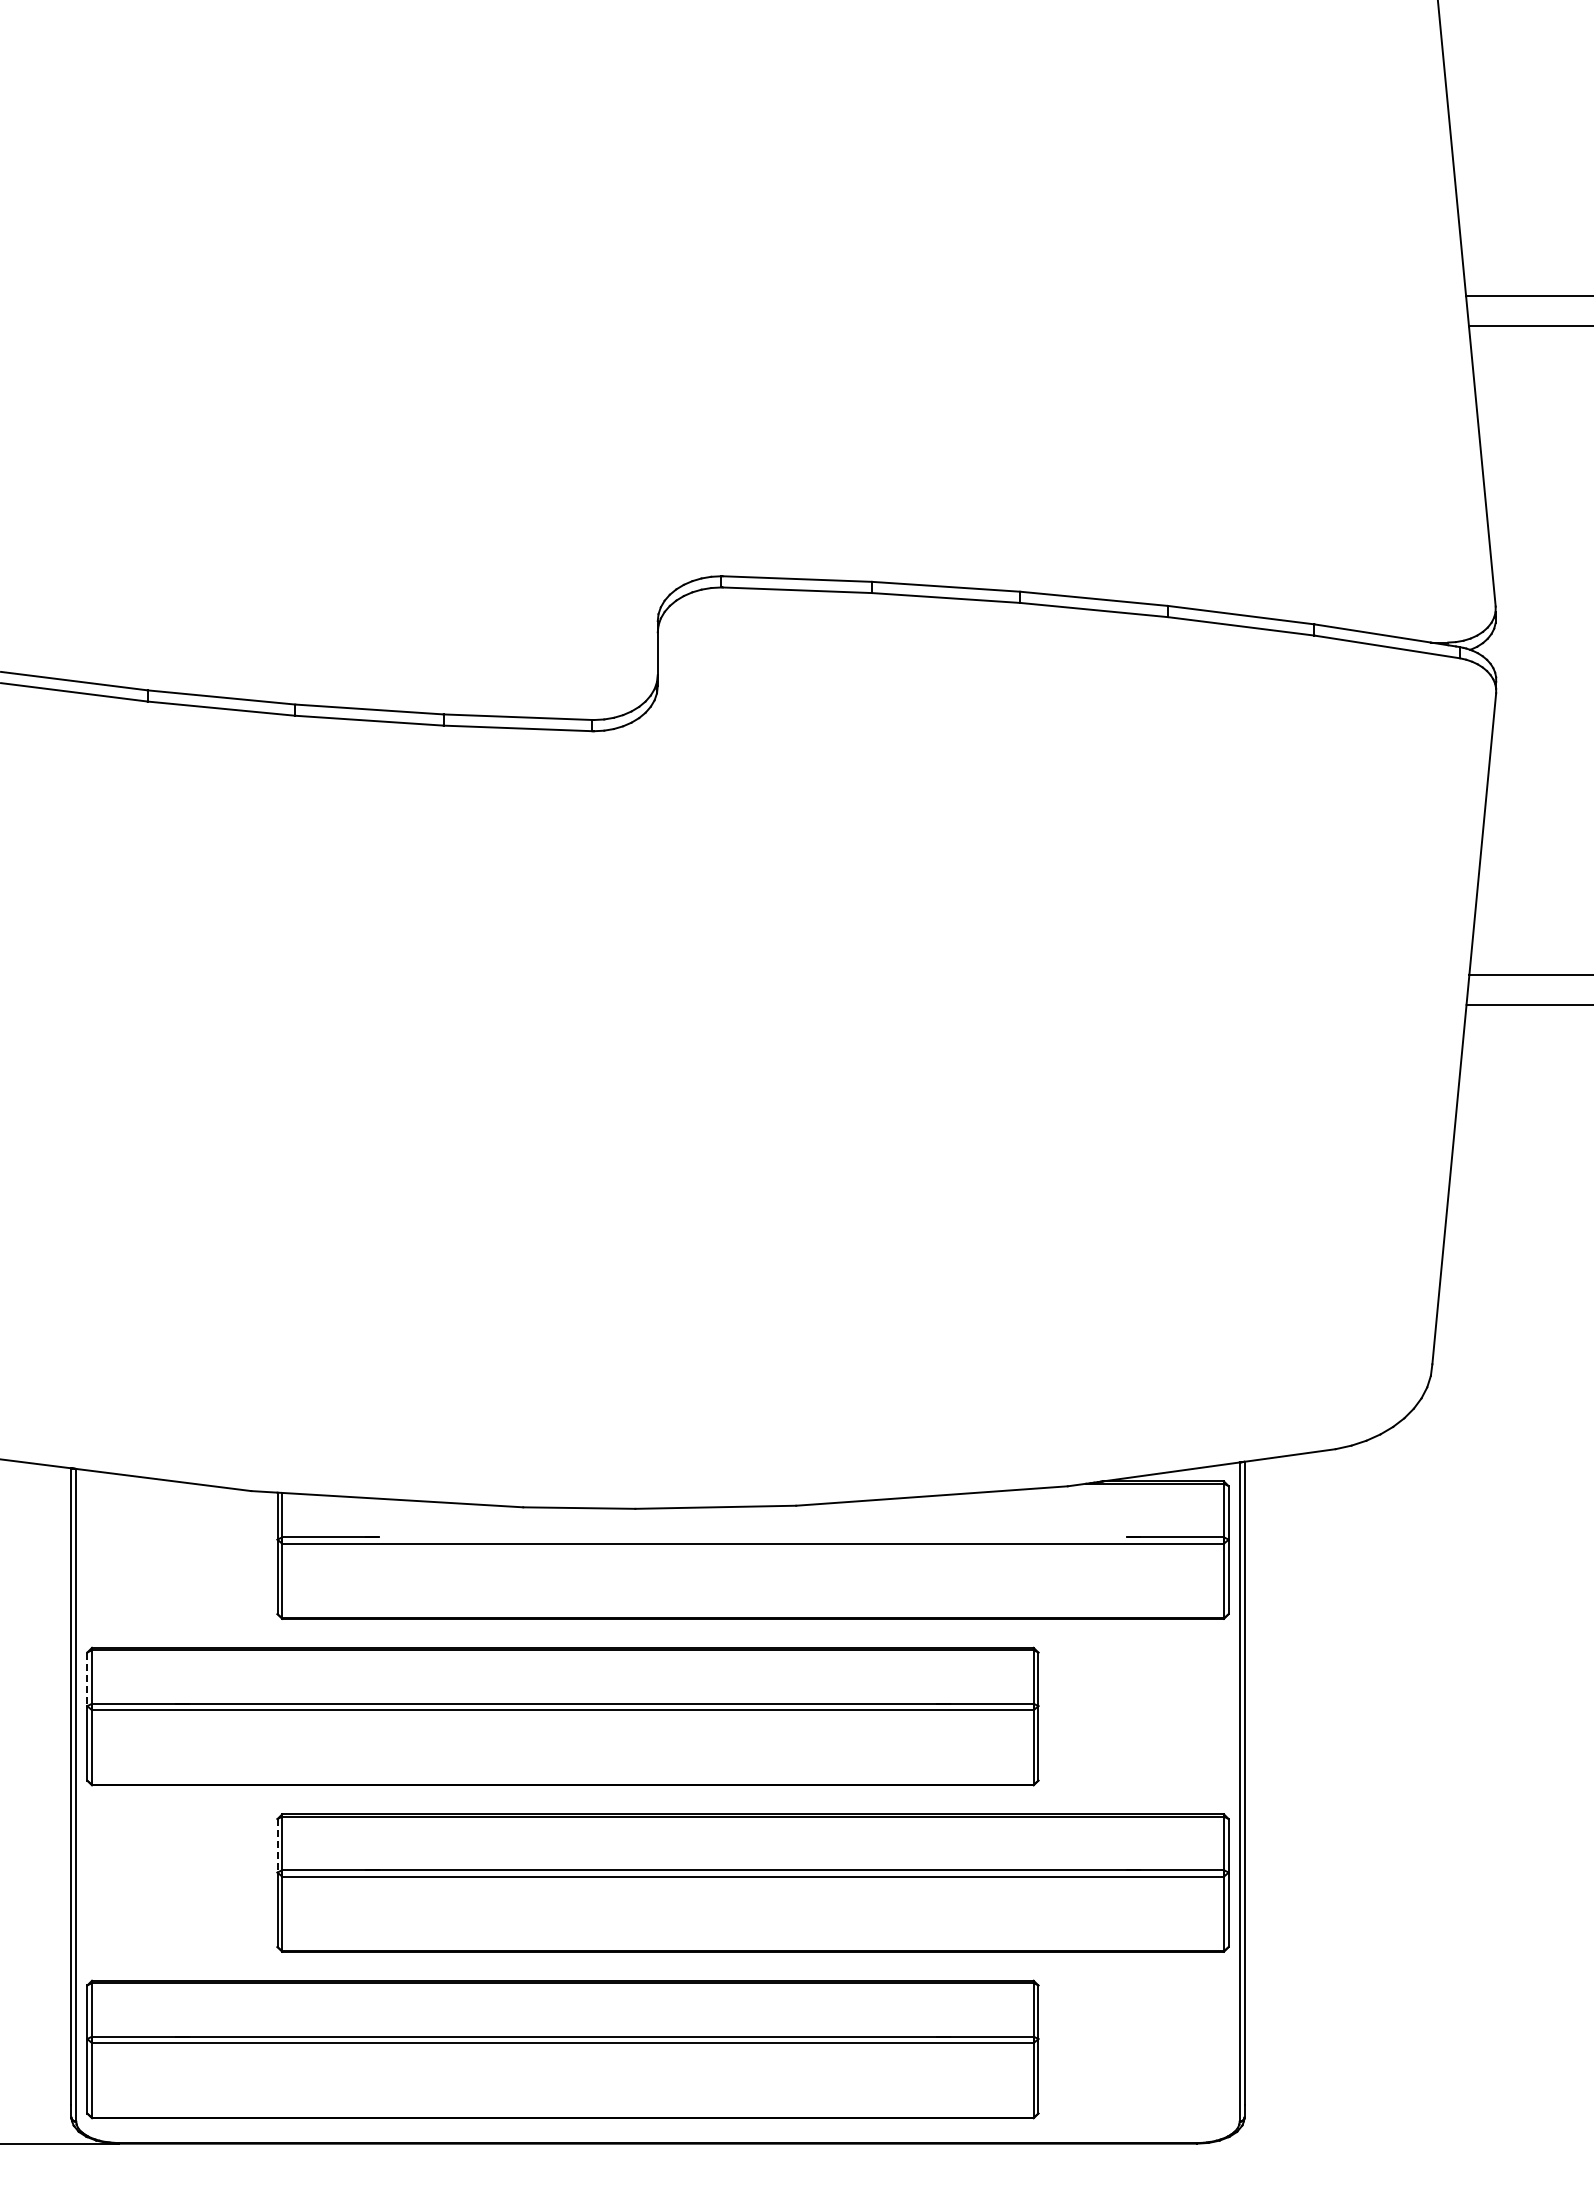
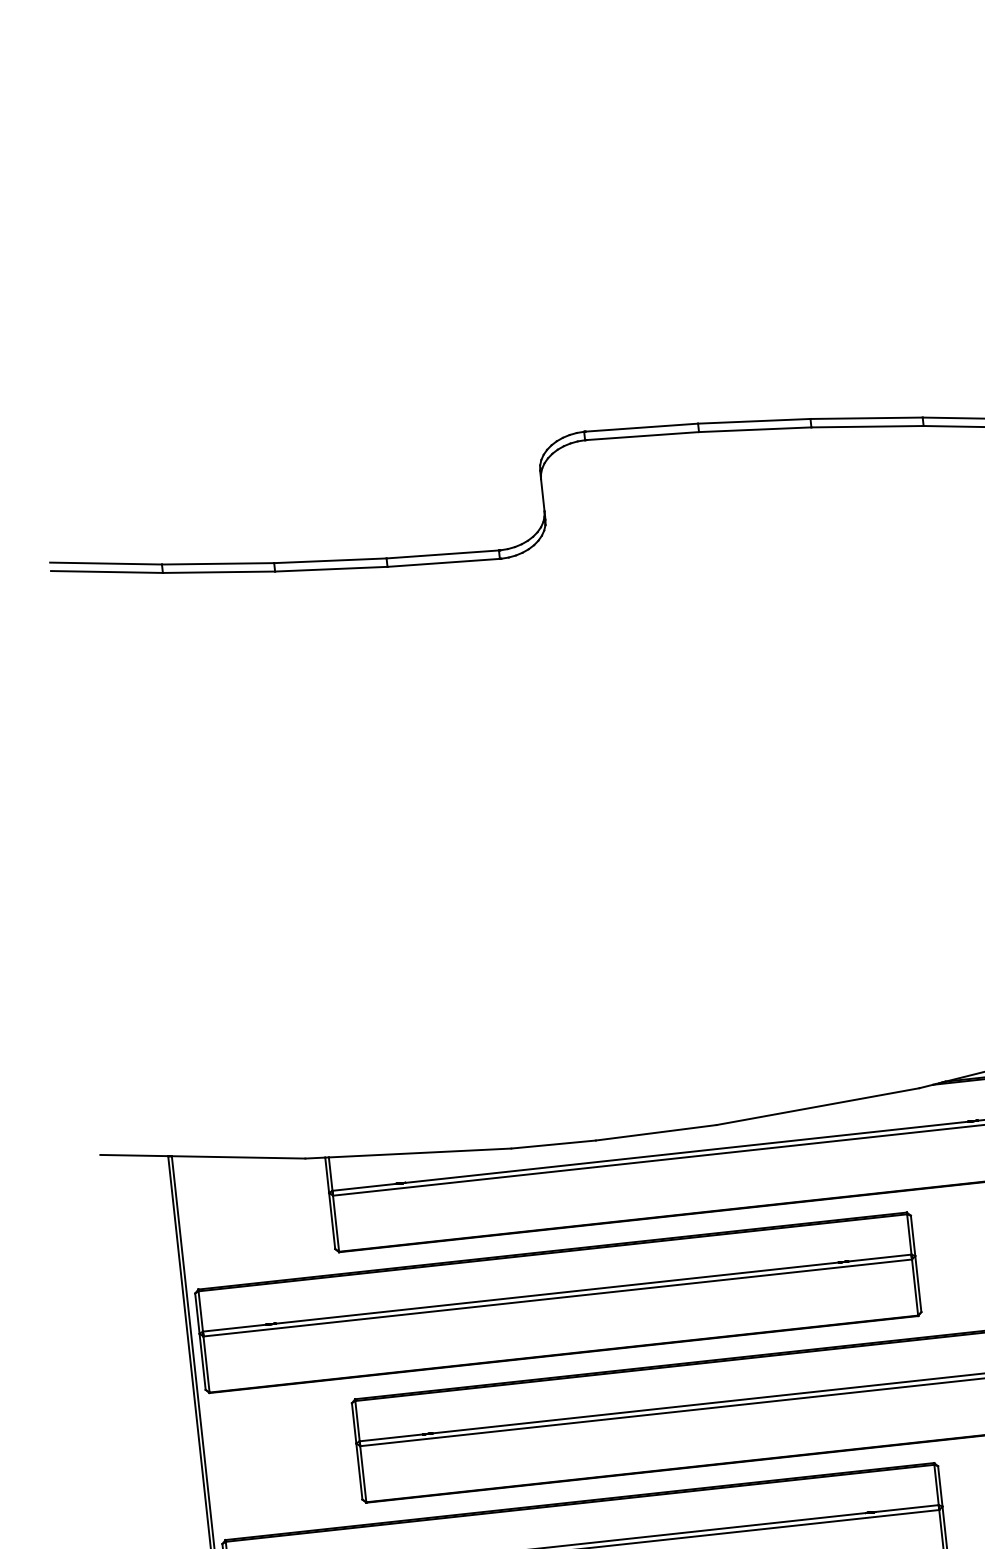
line: (752, 1537) -> (686, 1152), added
line: (87, 1679) -> (197, 1313), dashed -> solid
line: (277, 1845) -> (354, 1423), dashed -> solid

